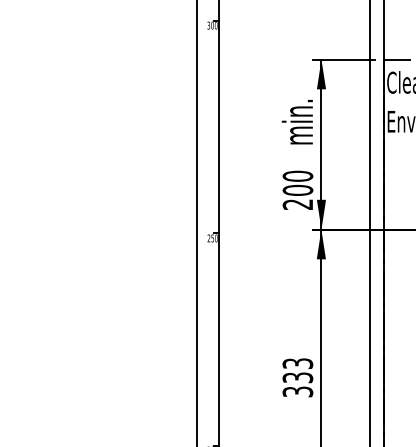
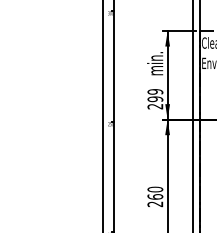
text: (298, 183) -> (155, 95), 200 -> 299
text: (298, 376) -> (155, 196), 333 -> 260

